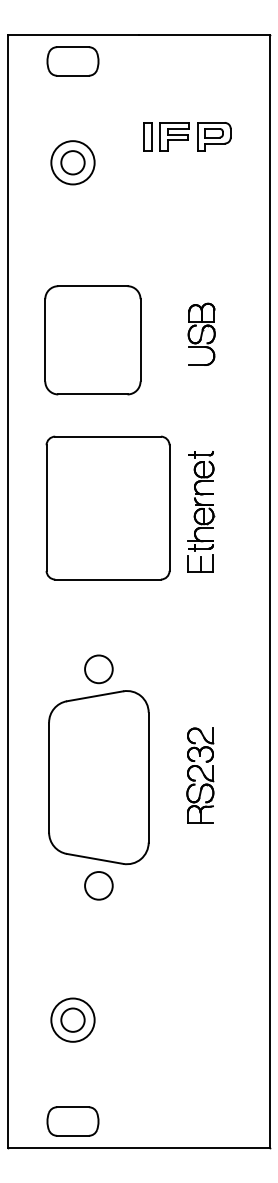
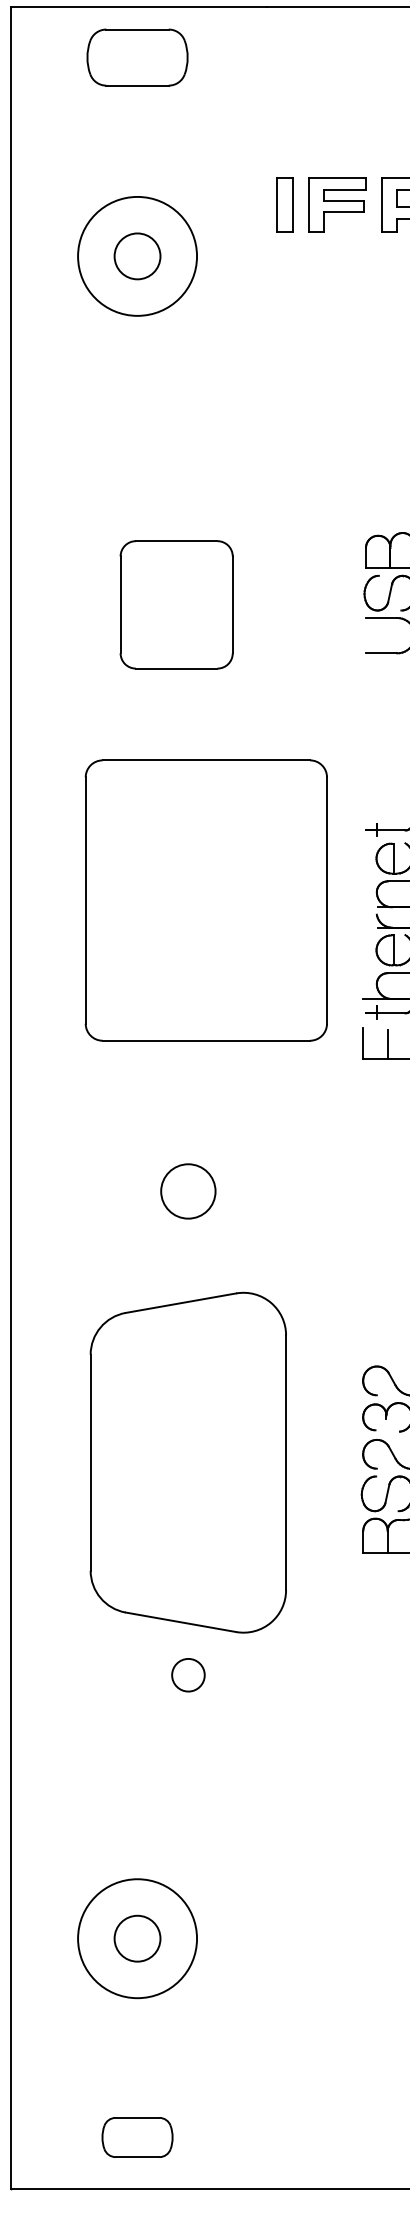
circle: (72, 162) -> (136, 255), size x1.4
part: (92, 340) -> (175, 605), size x0.6
part: (107, 507) -> (205, 899), moved
circle: (98, 669) -> (187, 1191), moved
circle: (98, 885) -> (187, 1674), size x0.6
circle: (72, 1019) -> (136, 1937), size x1.4
part: (72, 1121) -> (136, 2137), size x0.7

